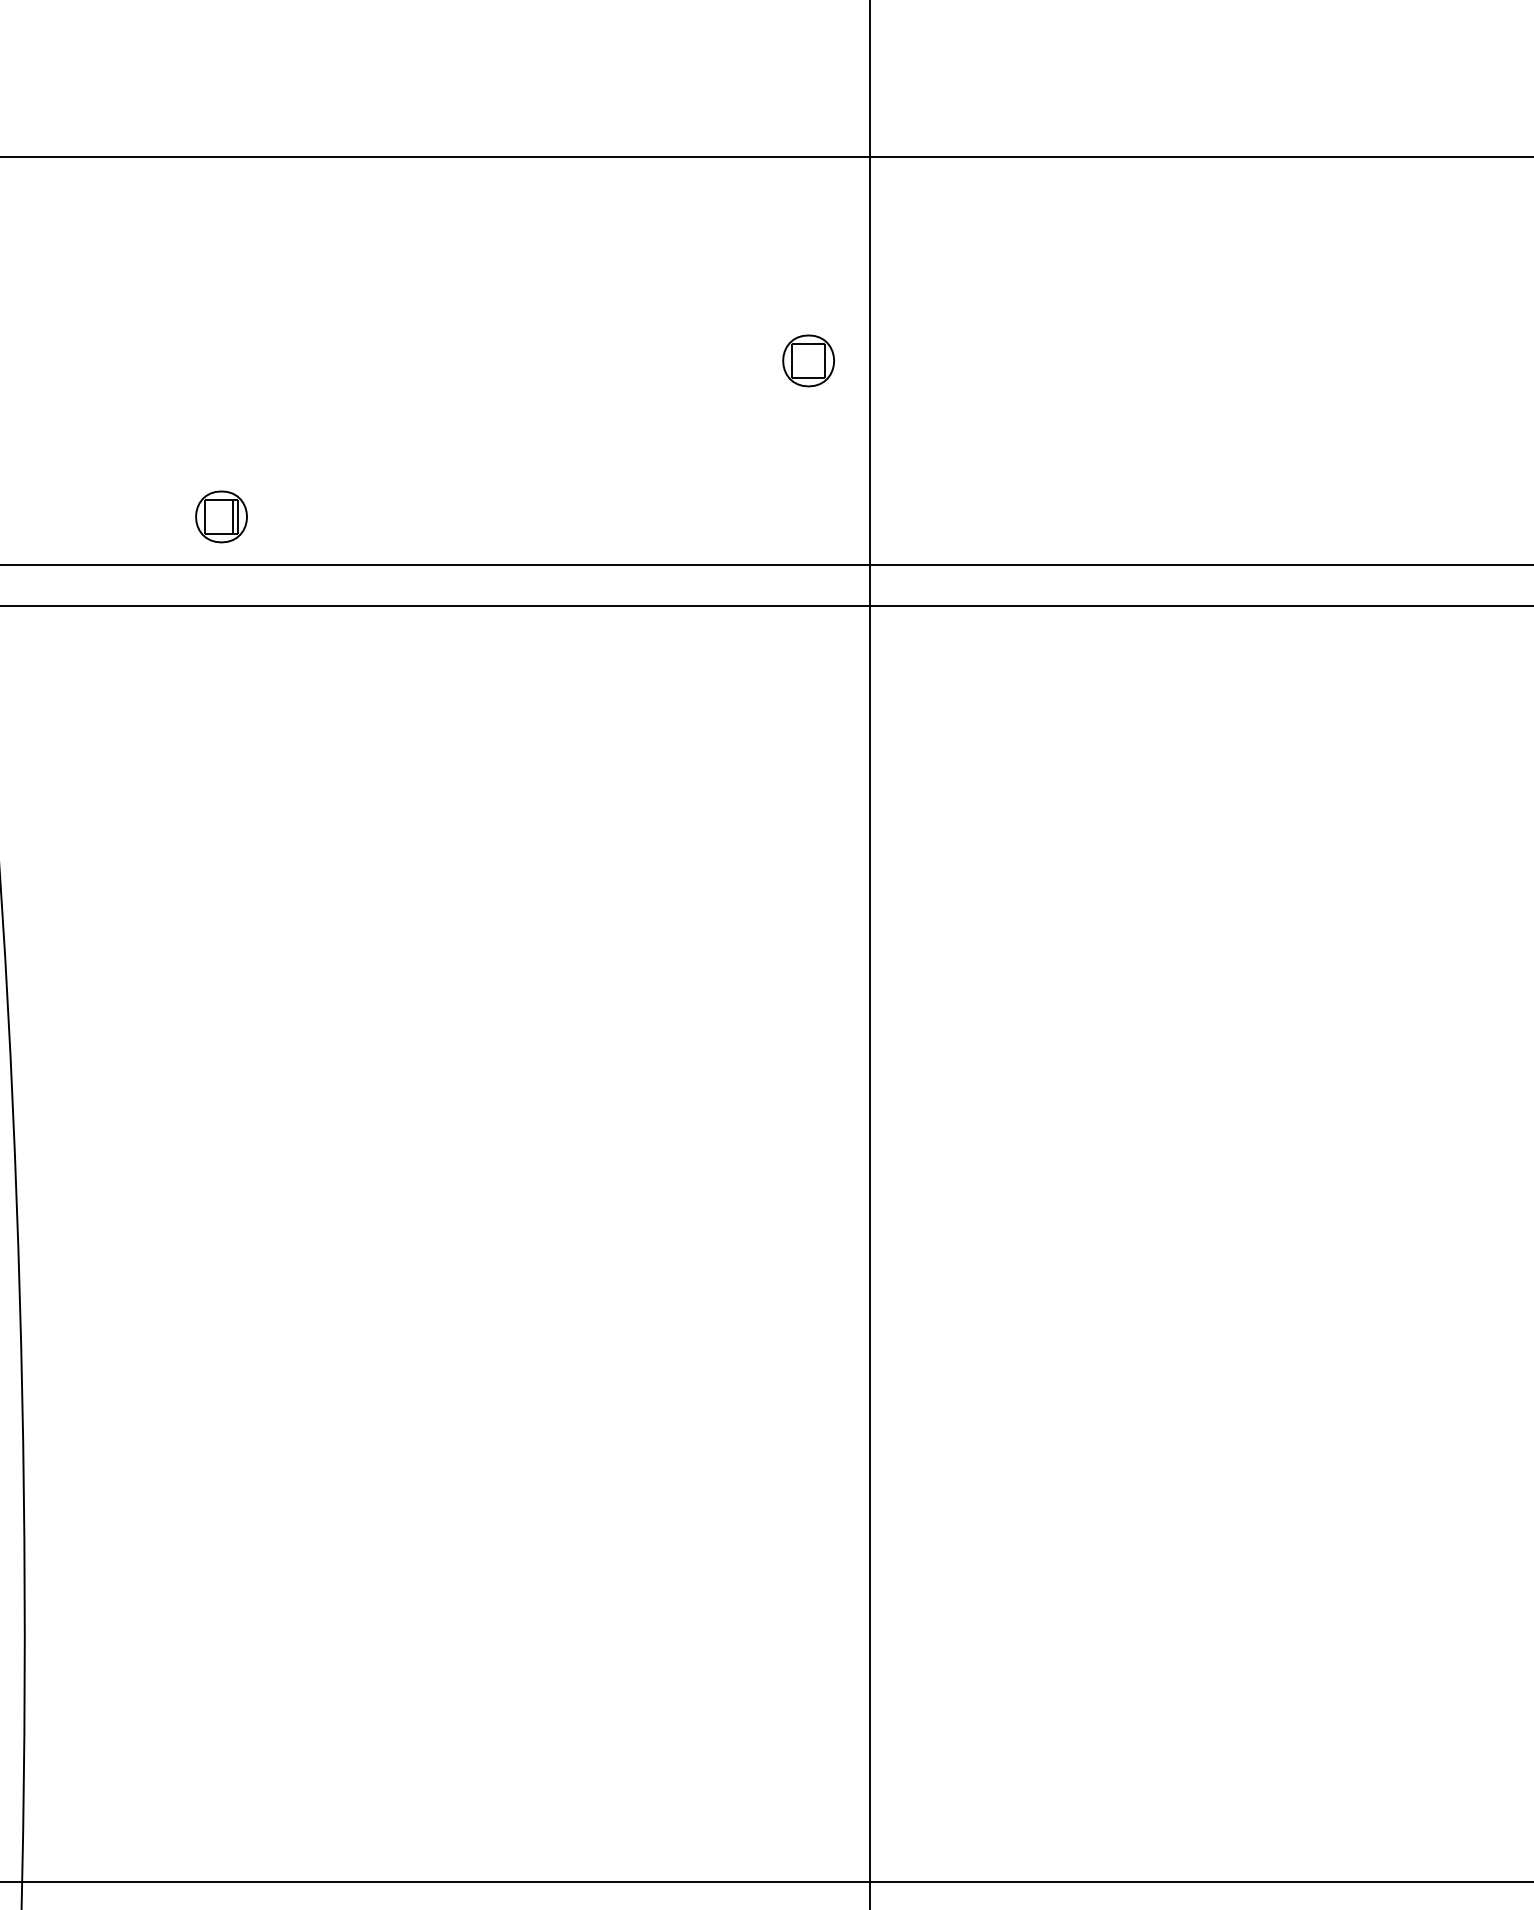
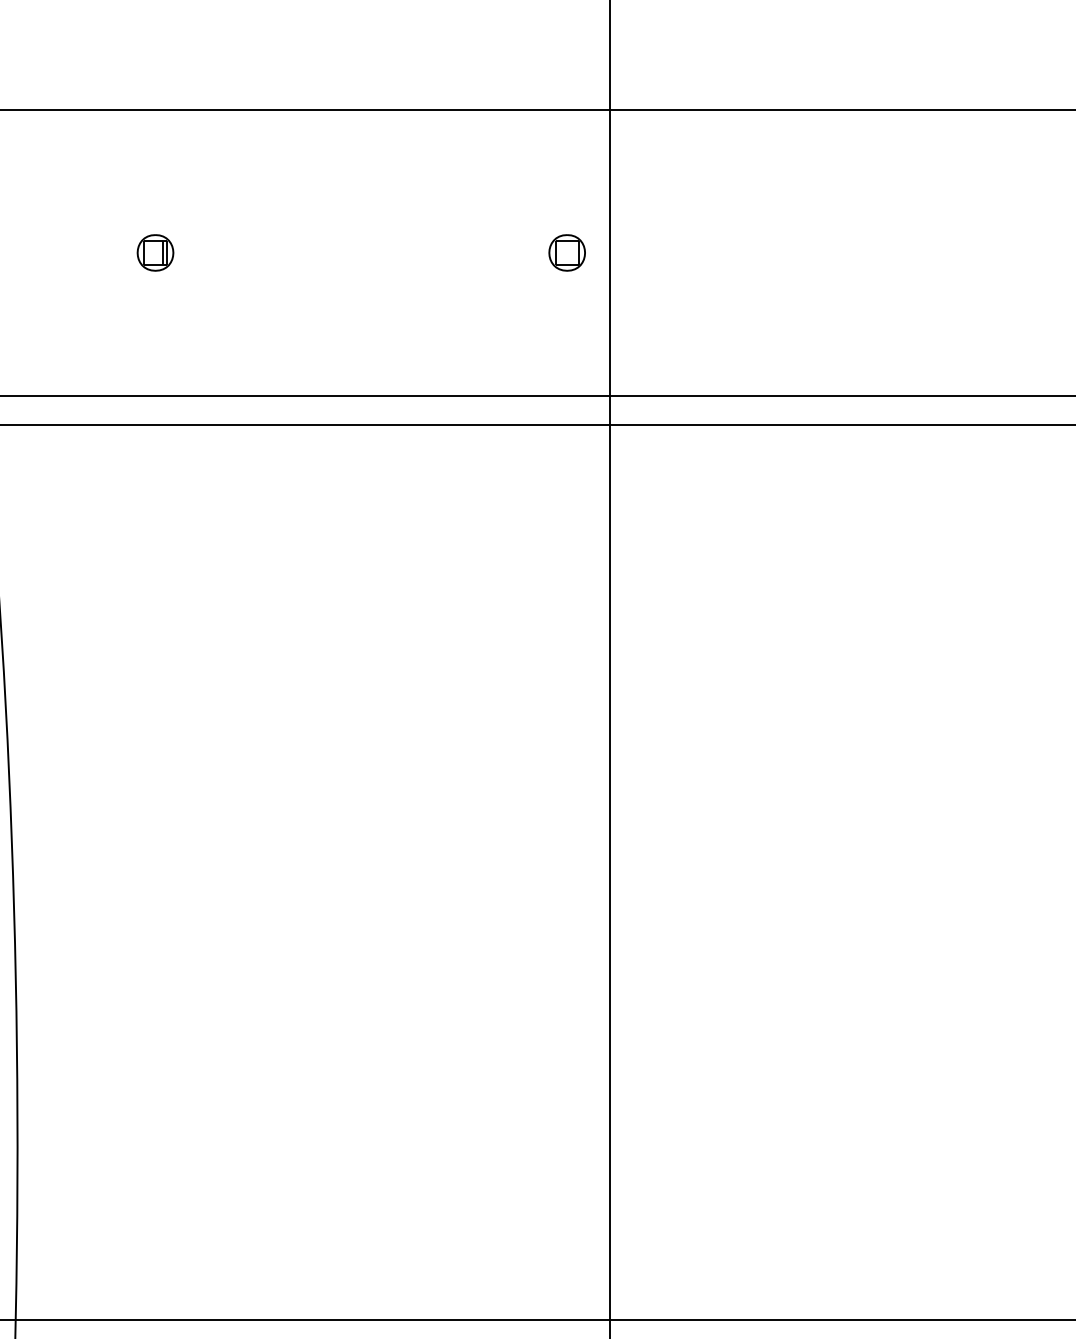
part: (221, 516) -> (155, 252), moved

